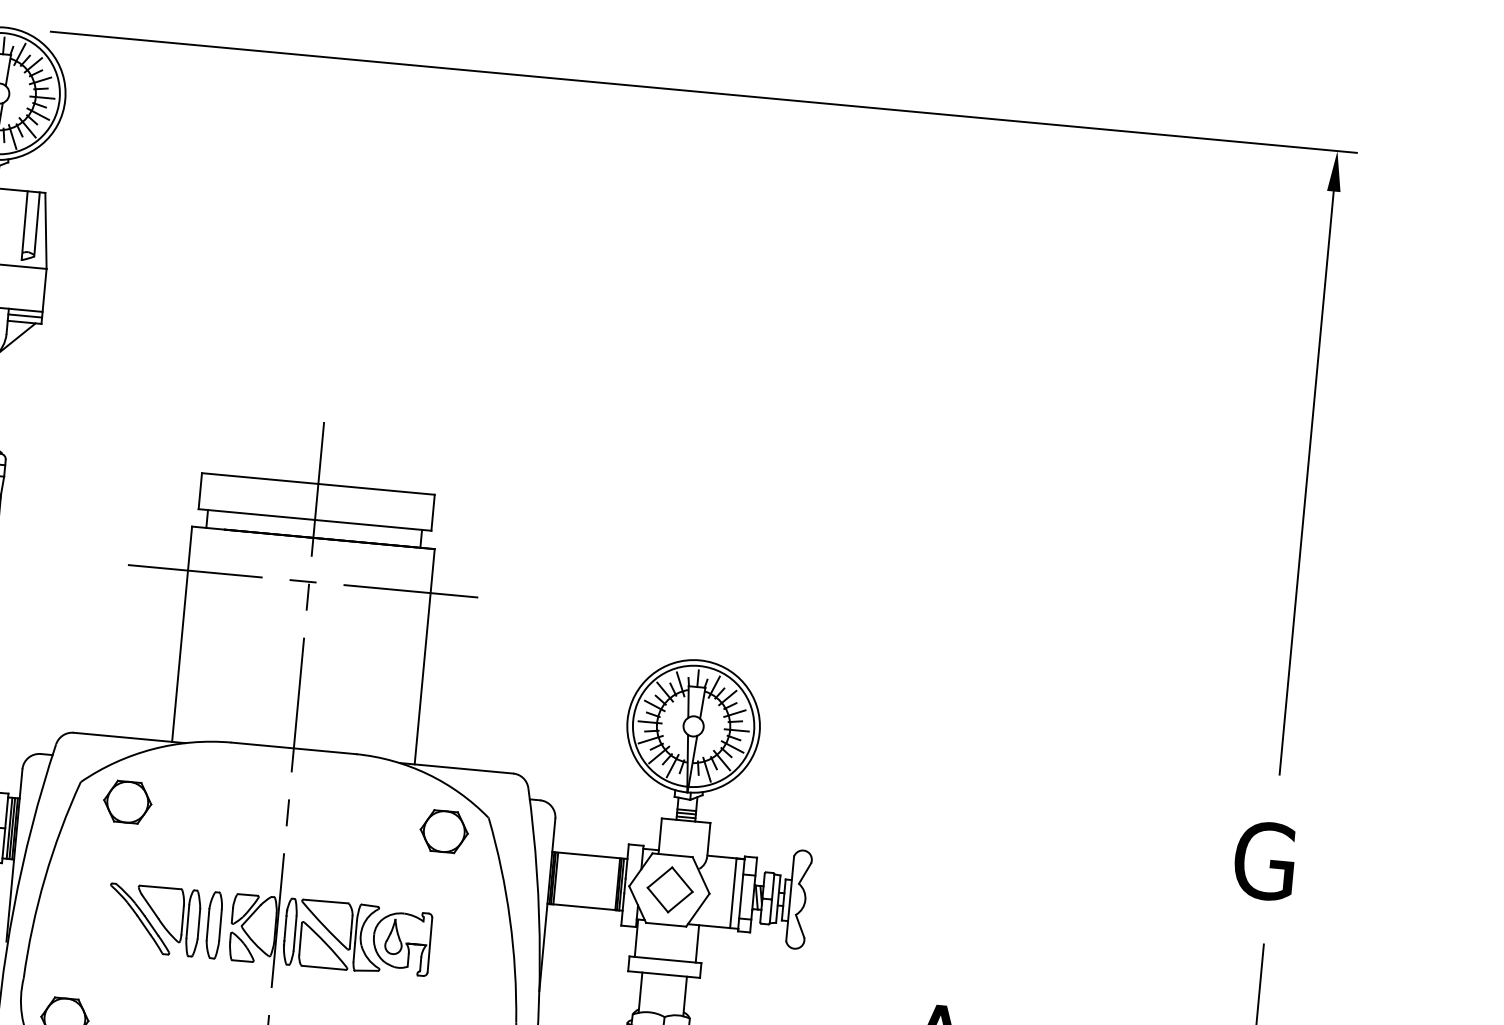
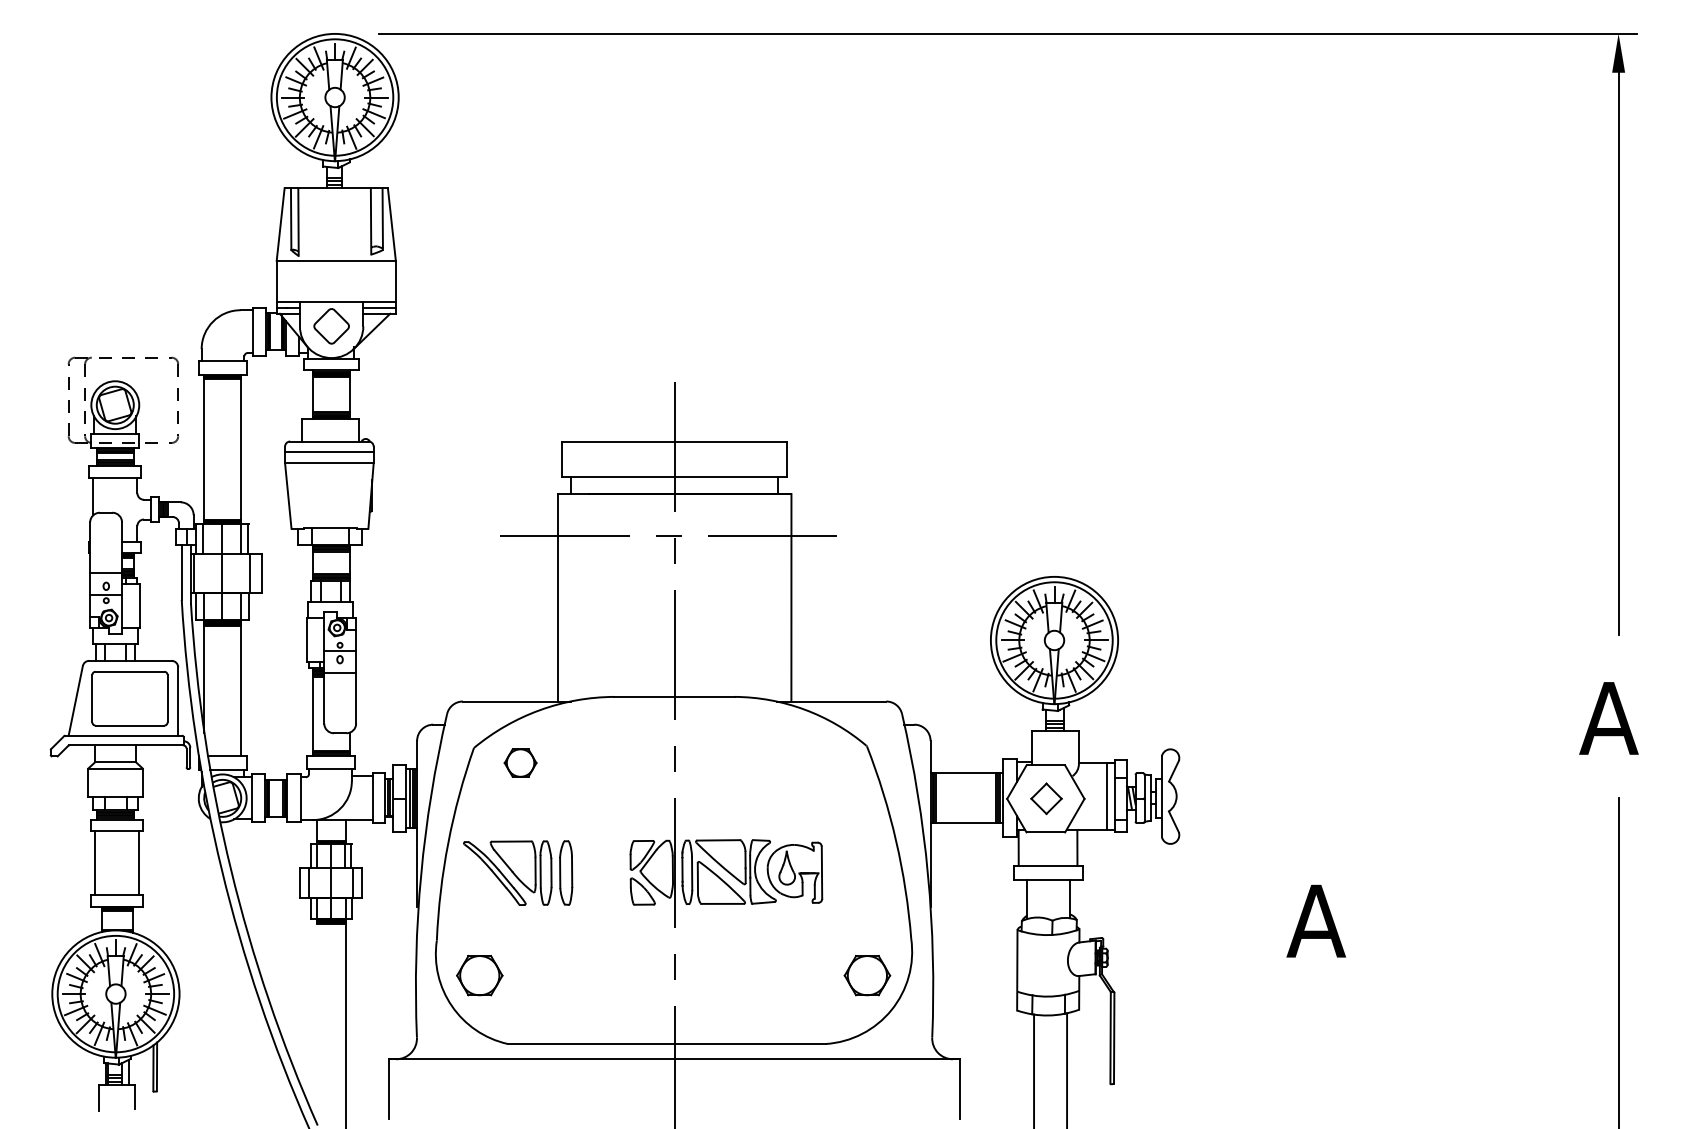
part: (127, 801) -> (520, 762), size x0.7
part: (444, 830) -> (825, 762), removed
text: (1262, 860) -> (1609, 718), G -> A
part: (670, 889) -> (1046, 798), size x0.7
part: (164, 920) -> (518, 872), moved

